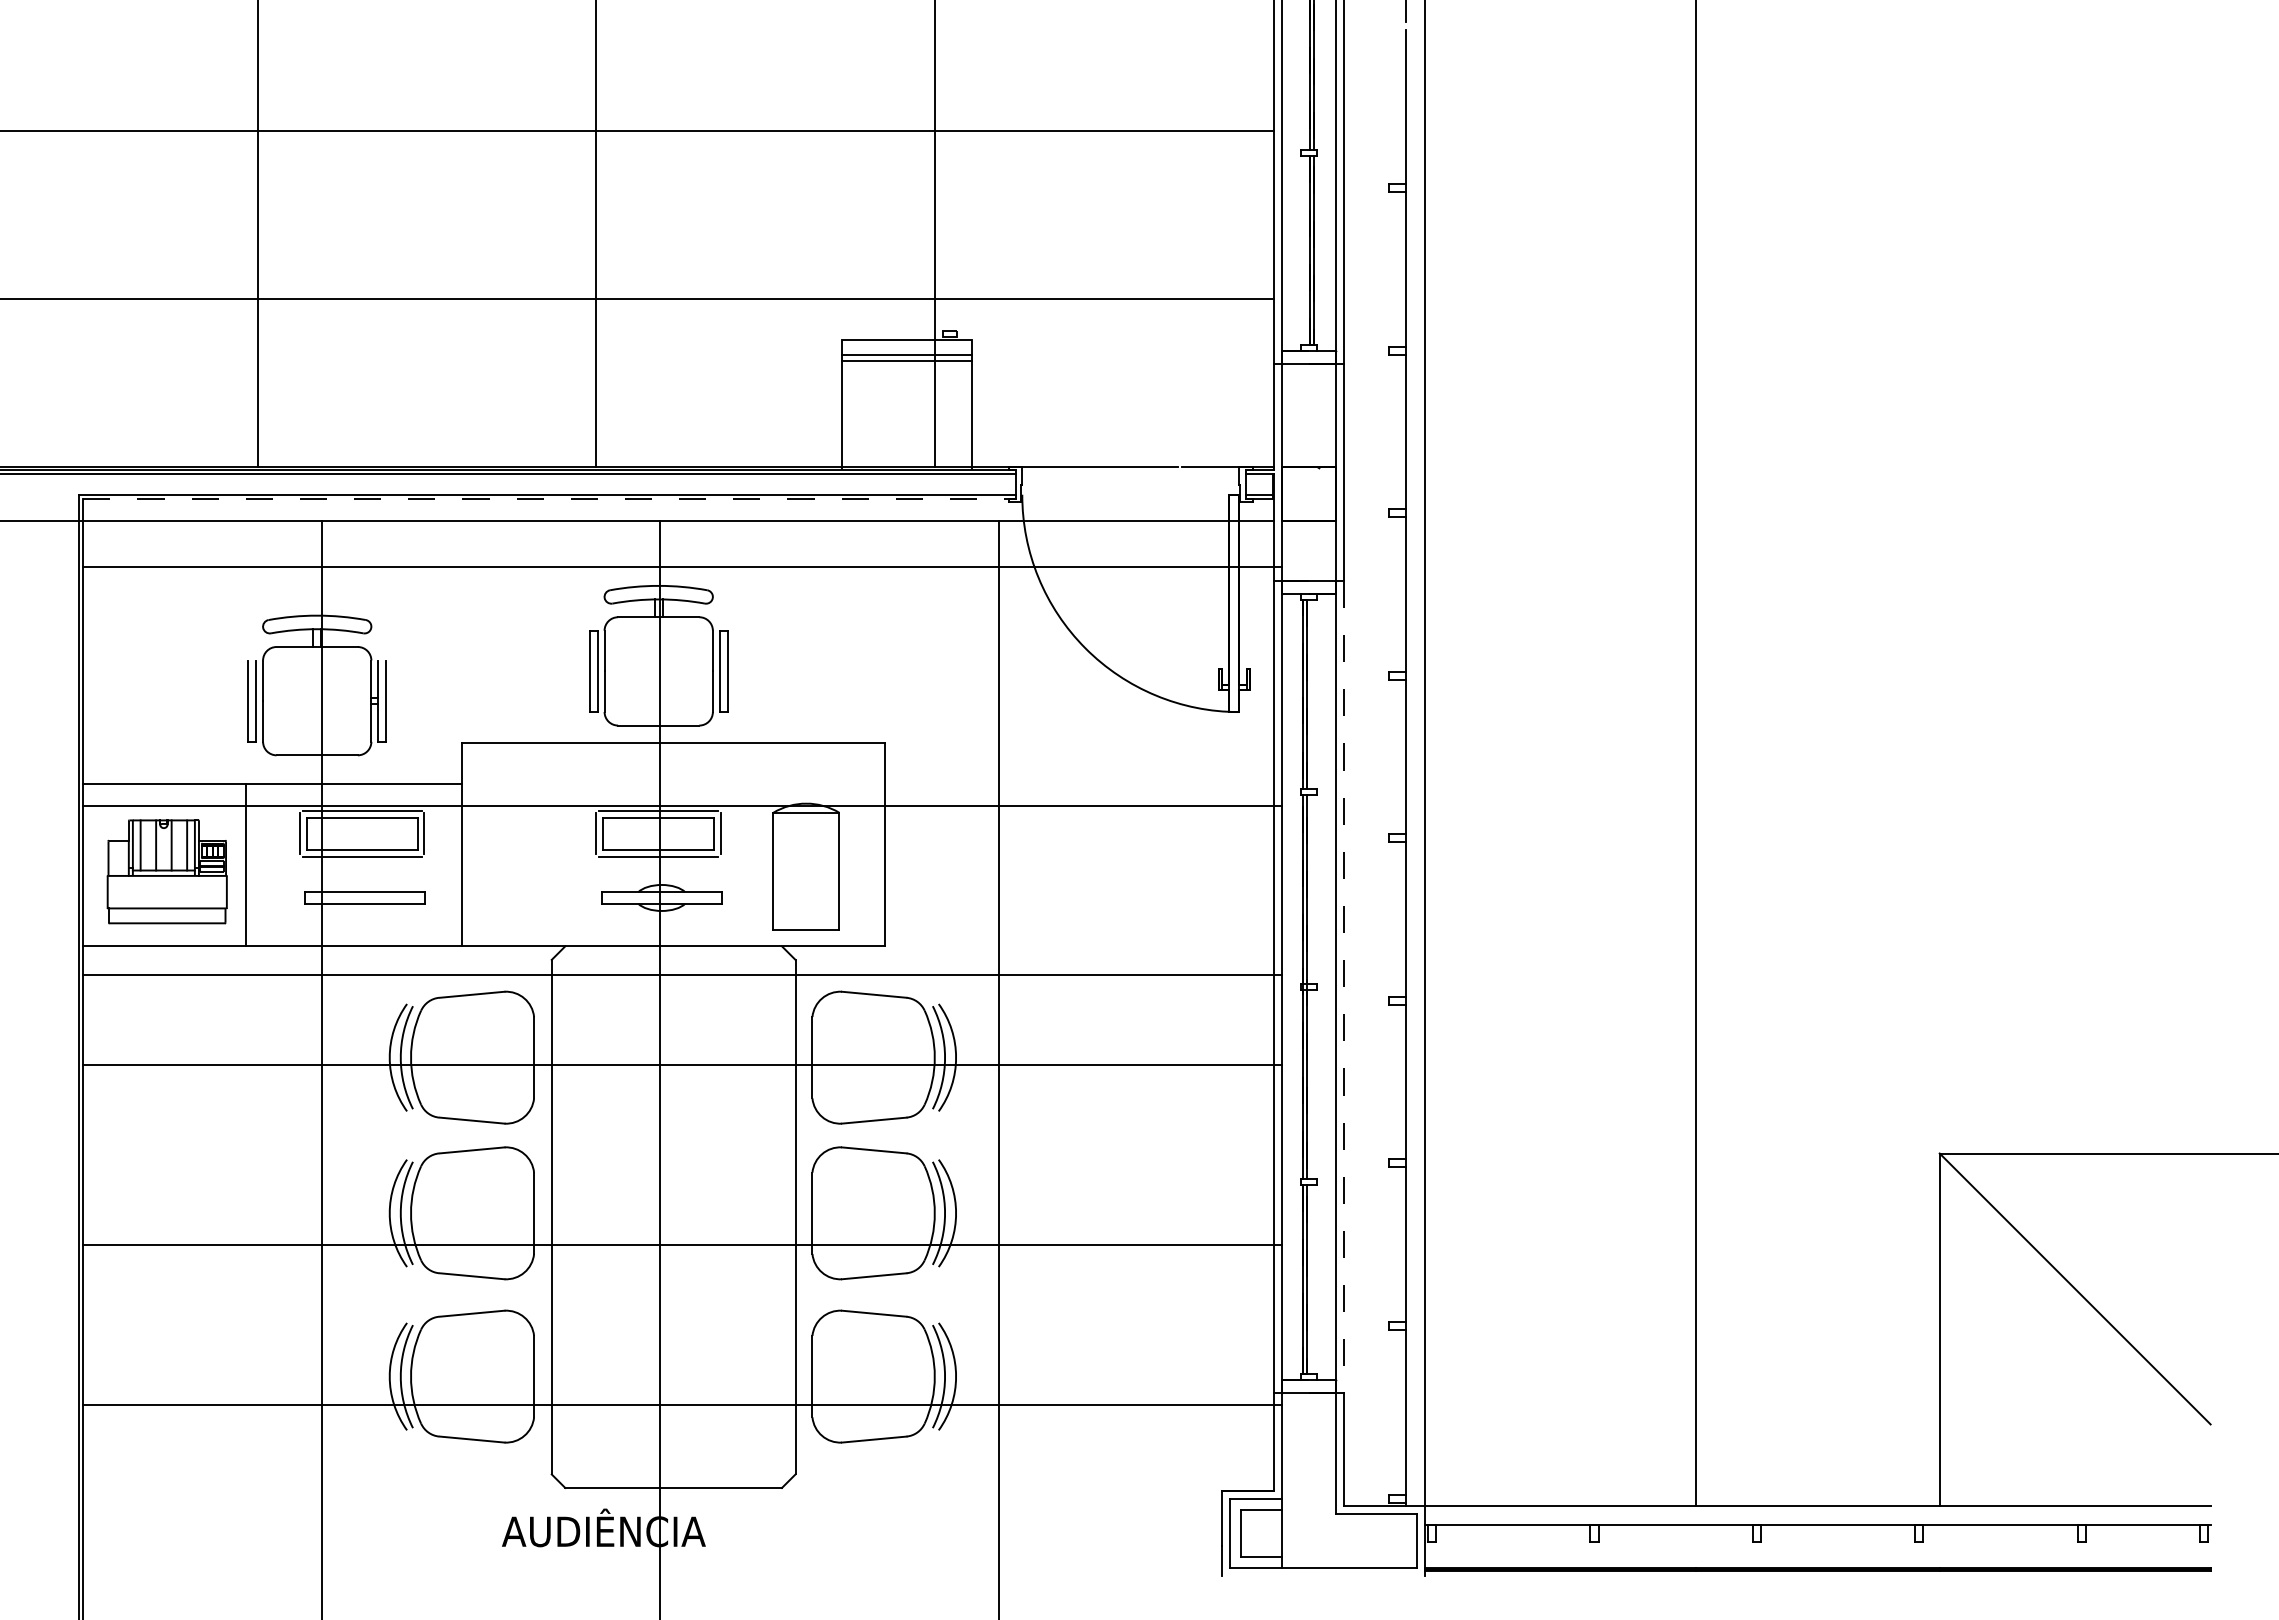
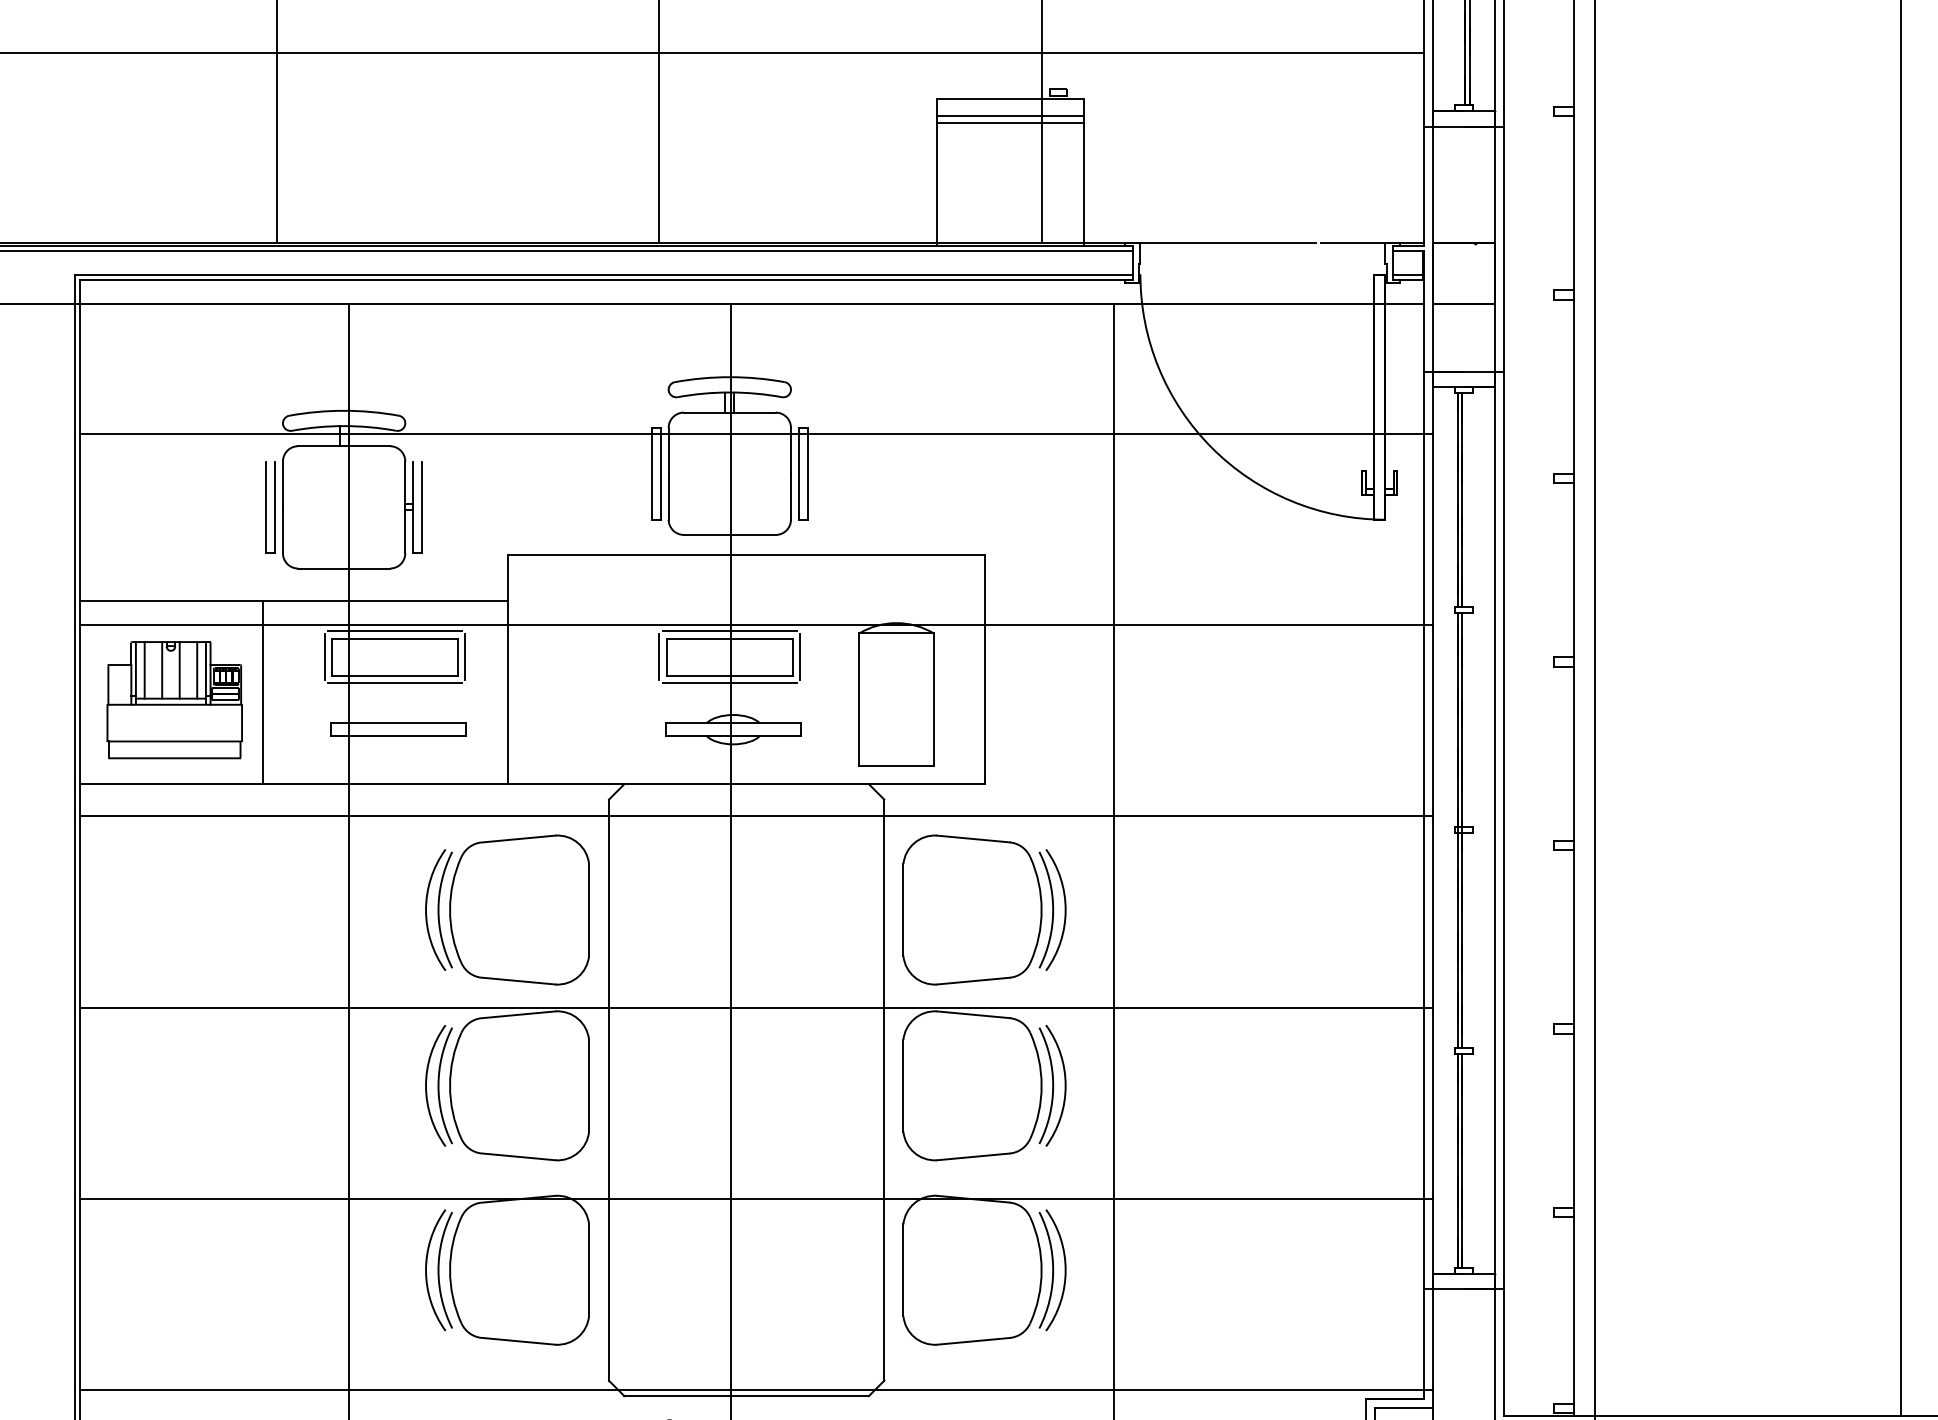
line: (549, 499) -> (606, 279), dashed -> solid
line: (682, 567) -> (756, 434), moved
line: (1343, 987) -> (1503, 830), dashed -> solid
line: (682, 1065) -> (756, 1008), moved
line: (682, 1245) -> (756, 1198), moved
line: (682, 1404) -> (756, 1389), moved

